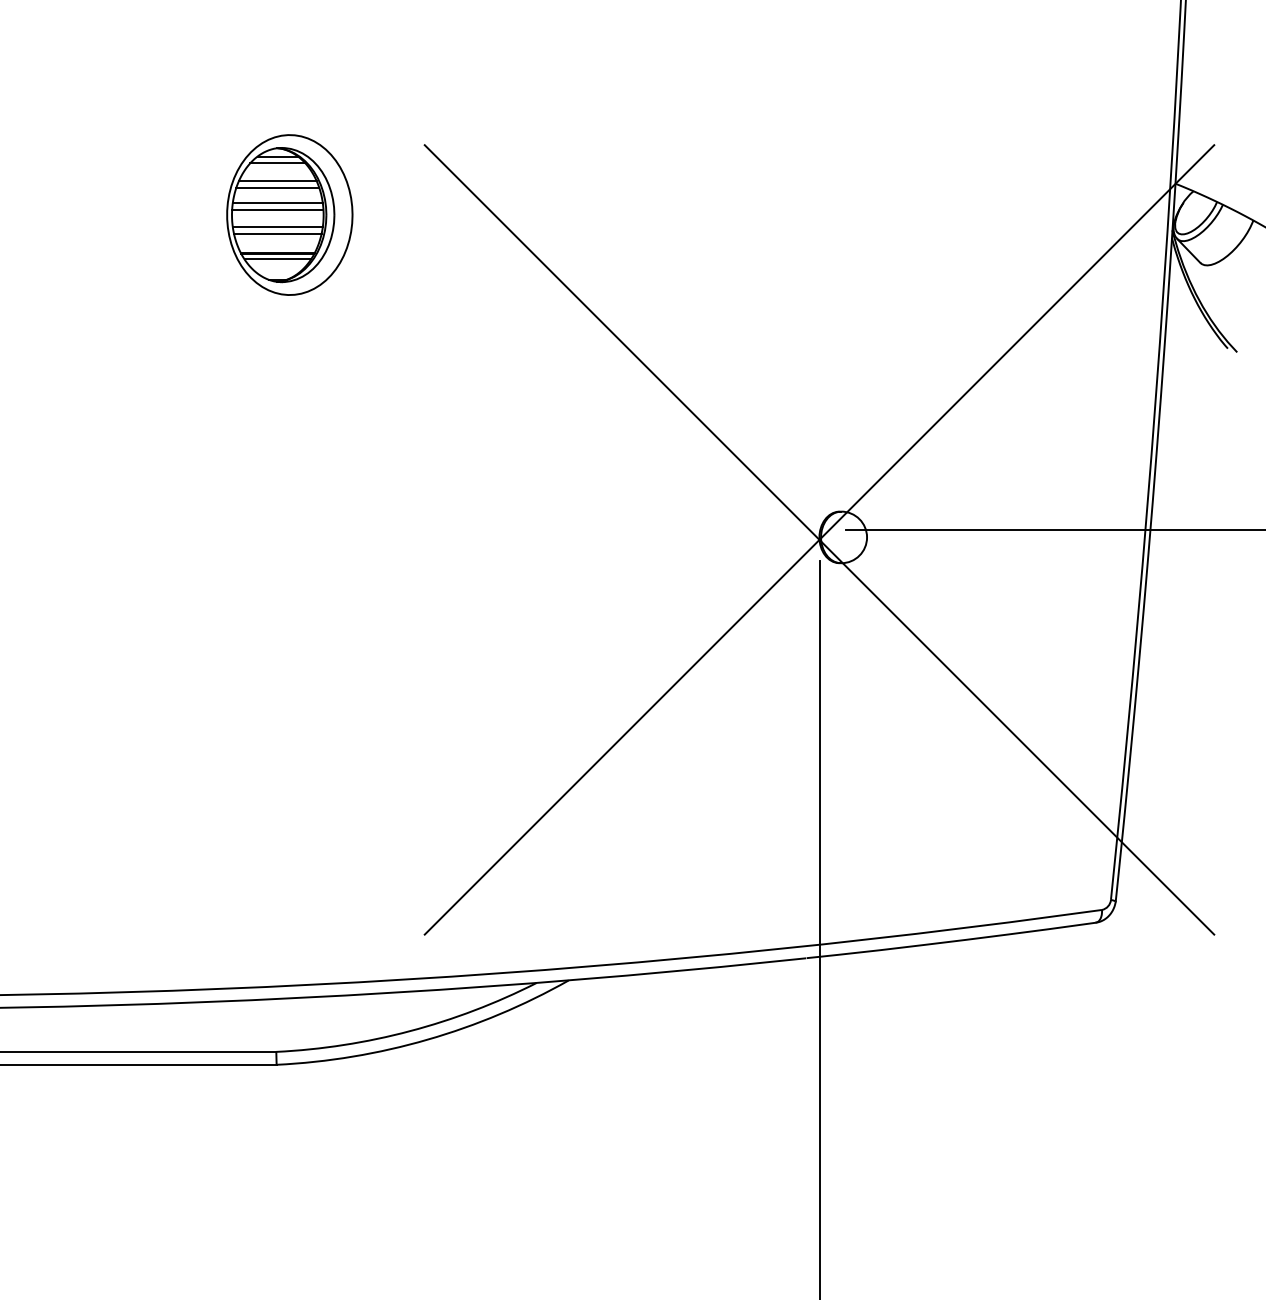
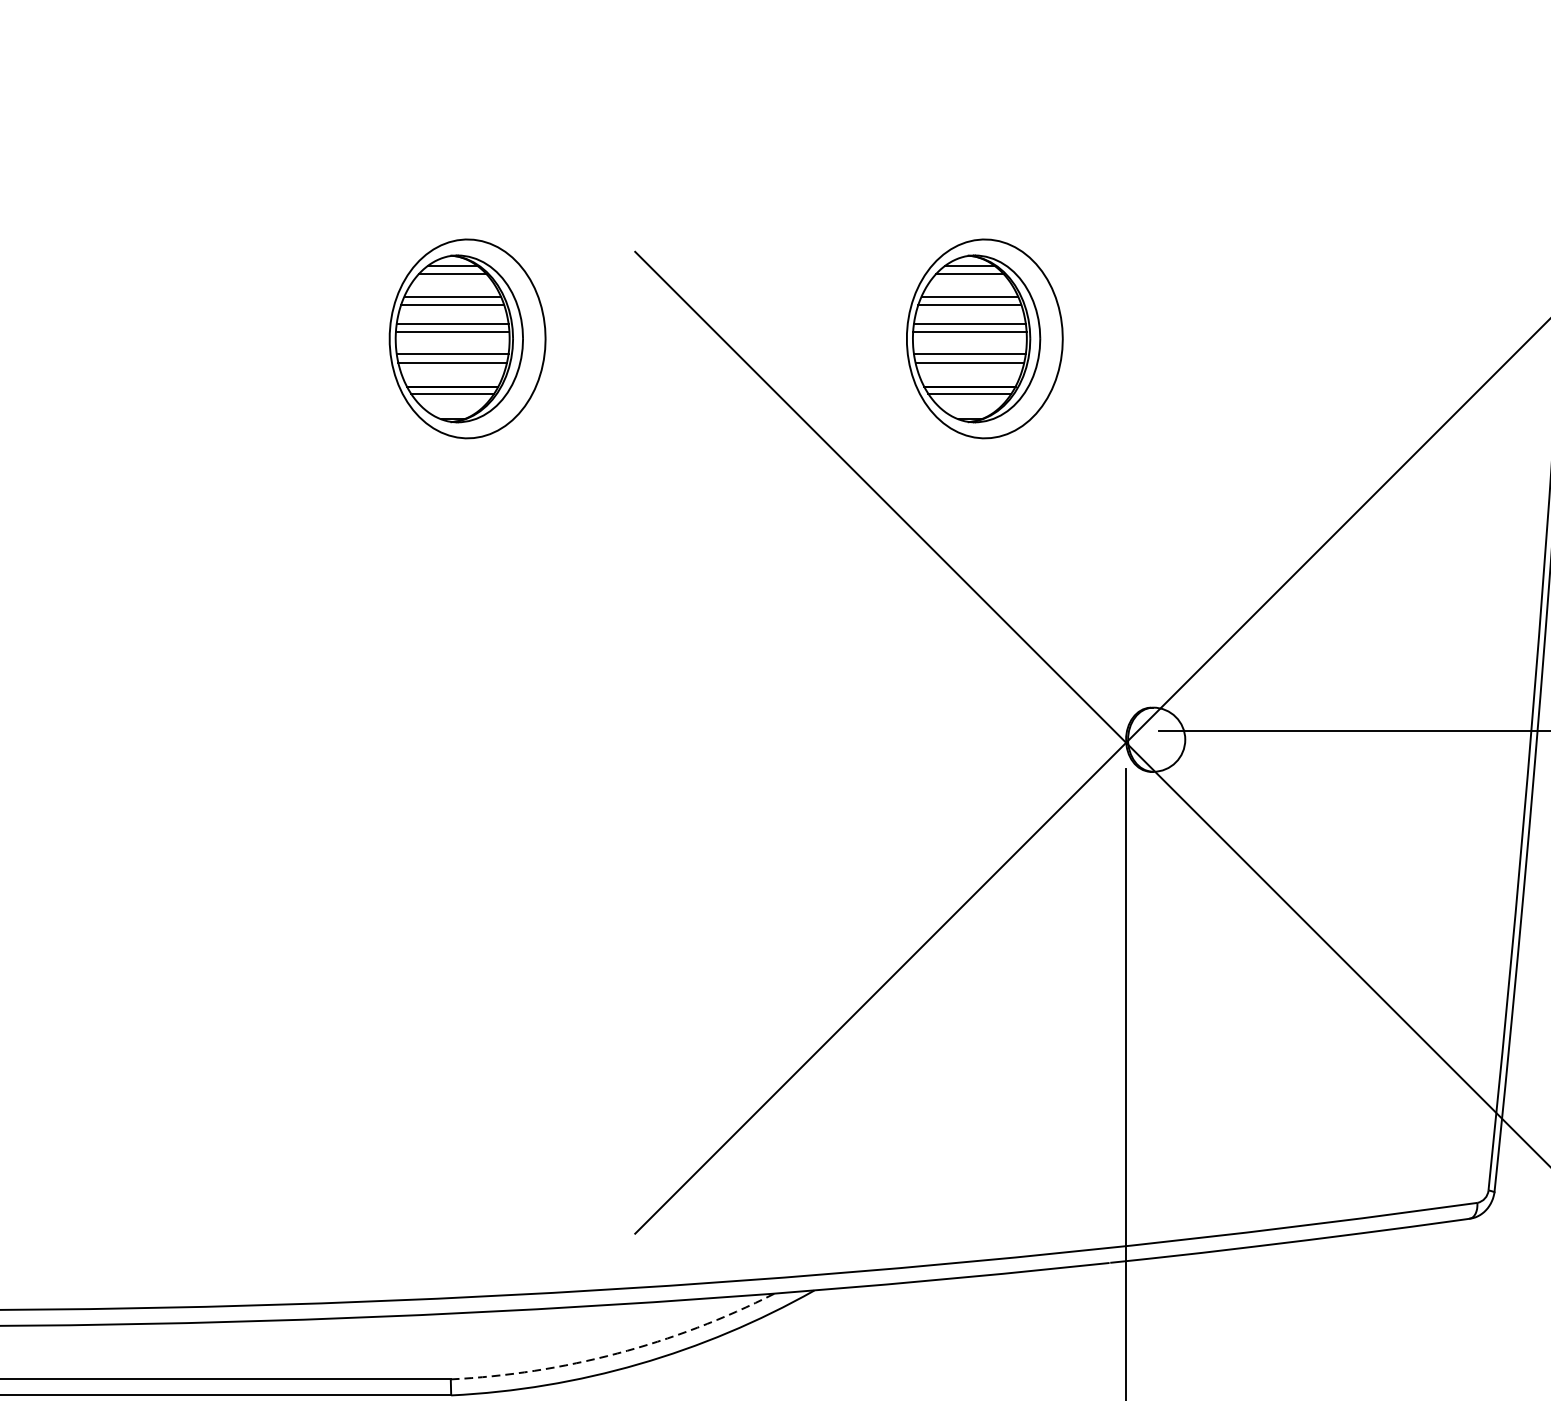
part: (705, 214) -> (984, 338), added
arc: (410, 1031) -> (617, 1354), solid -> dashed

